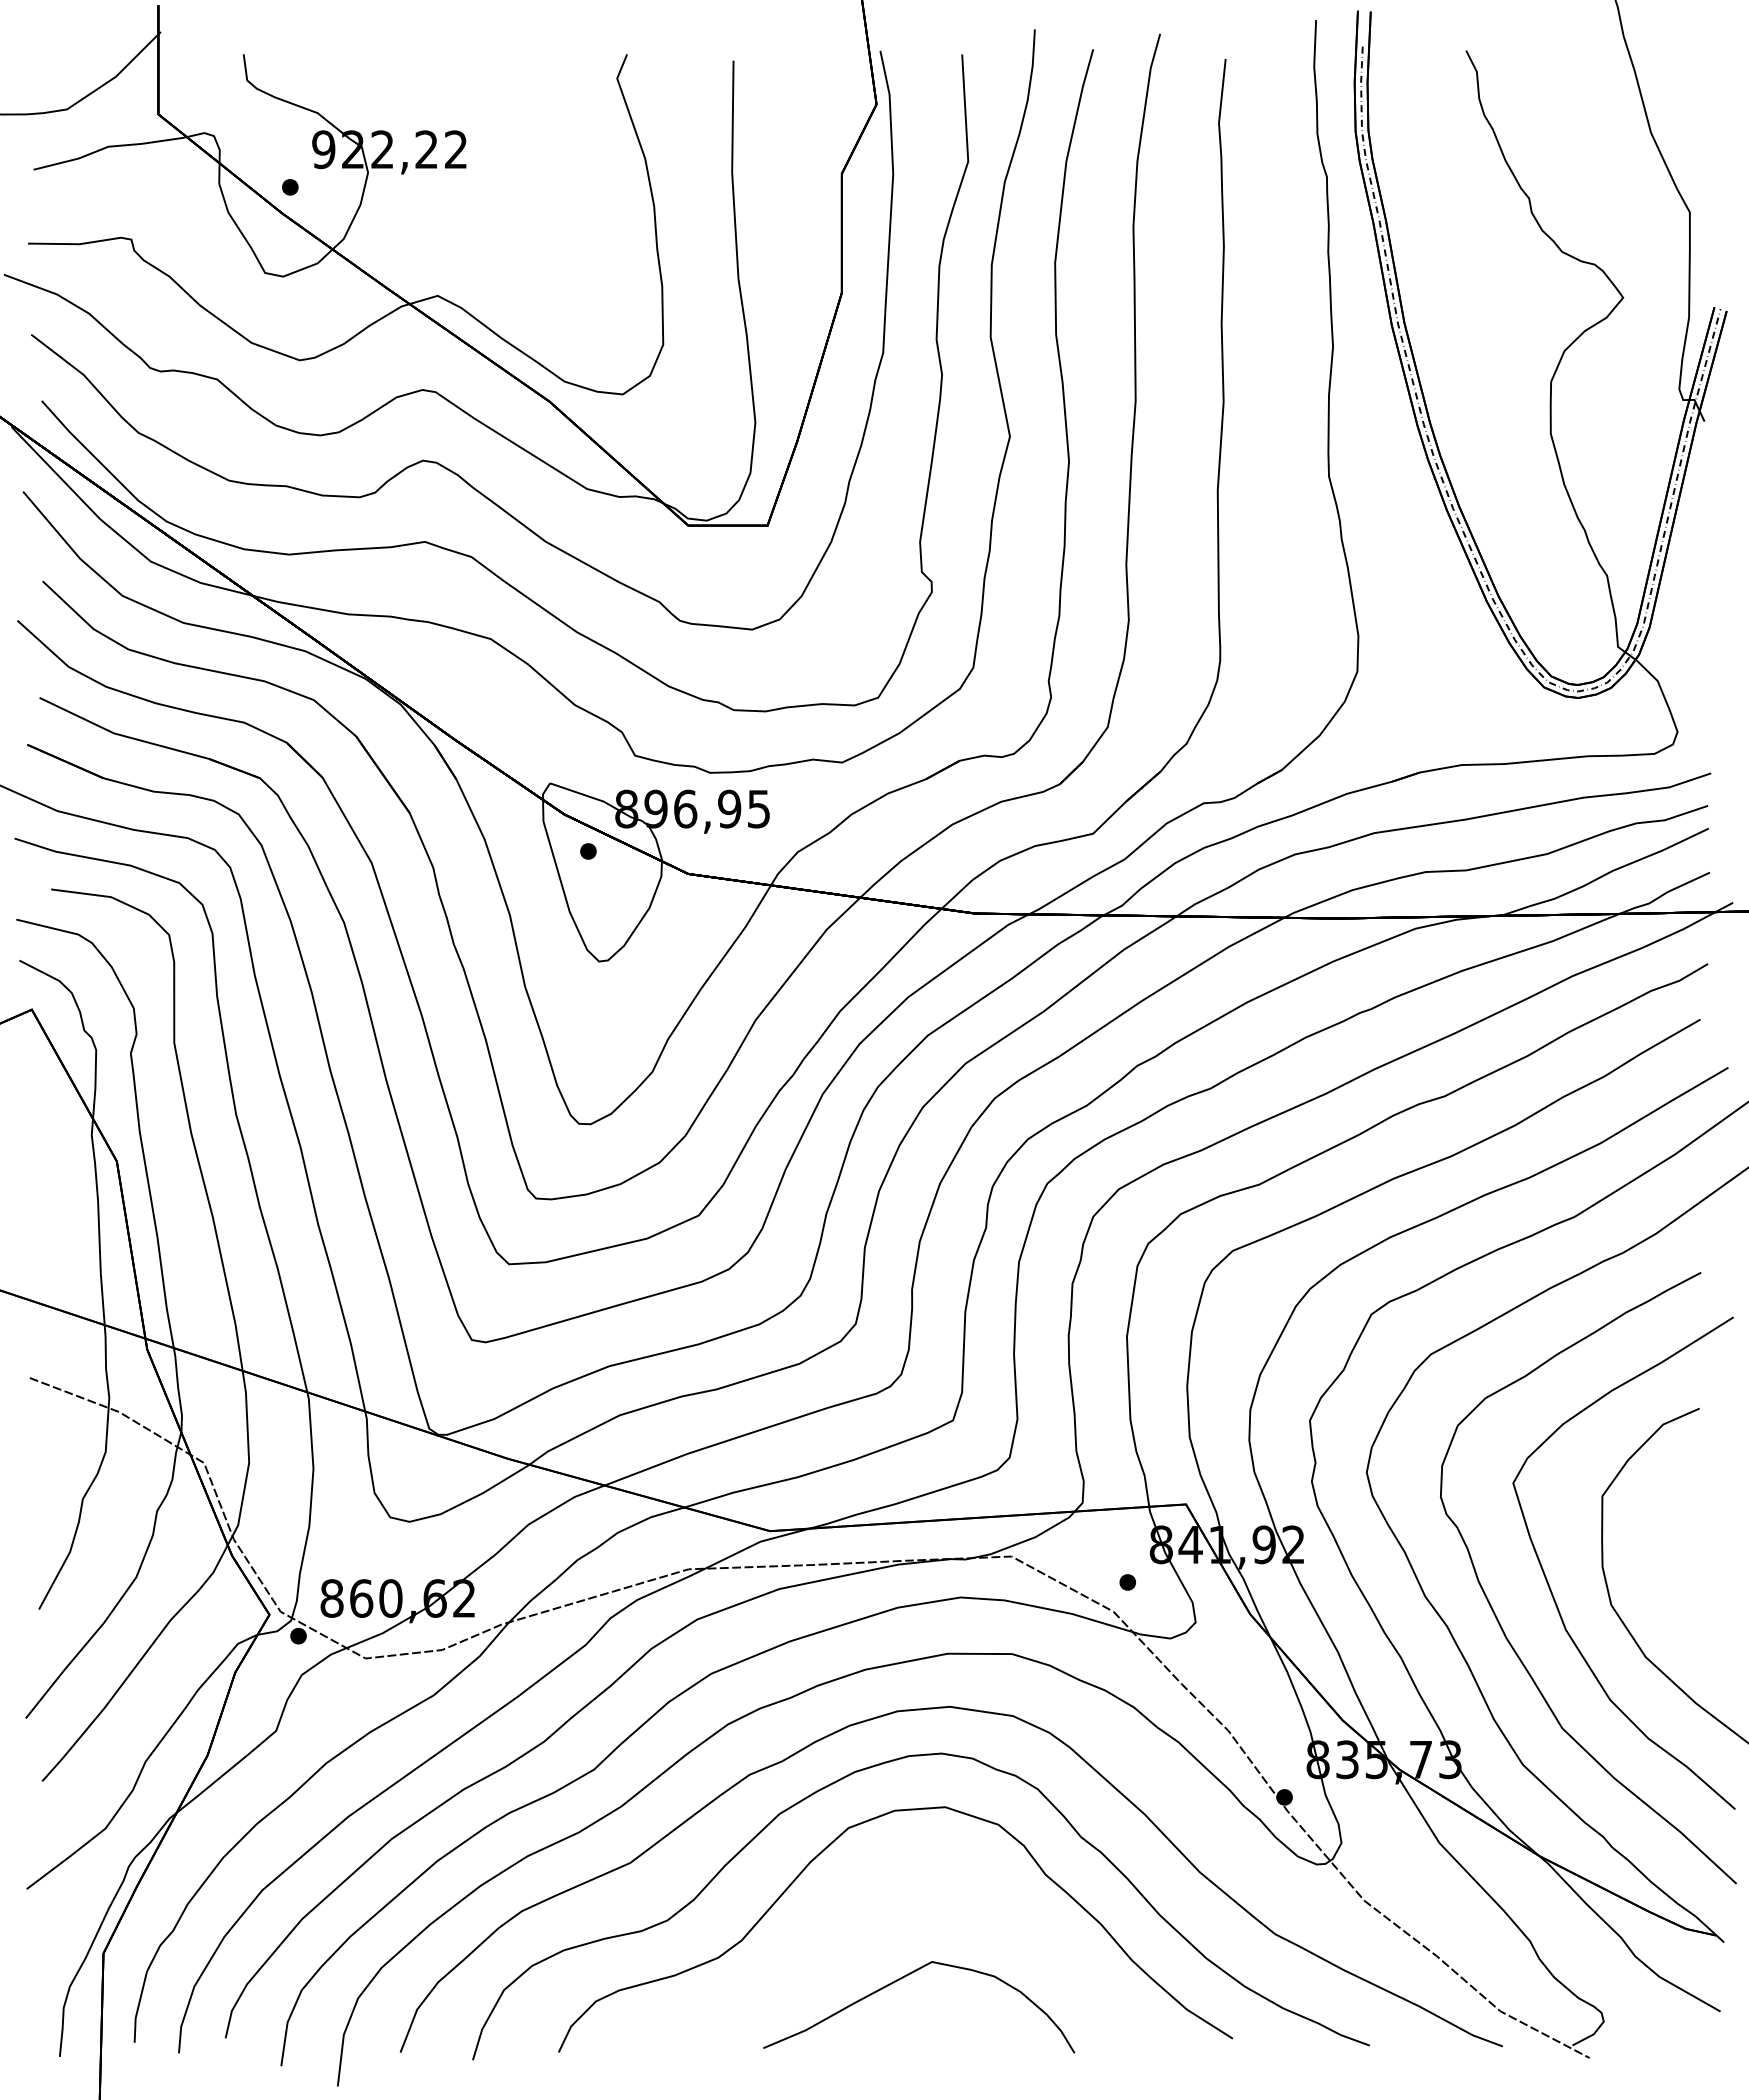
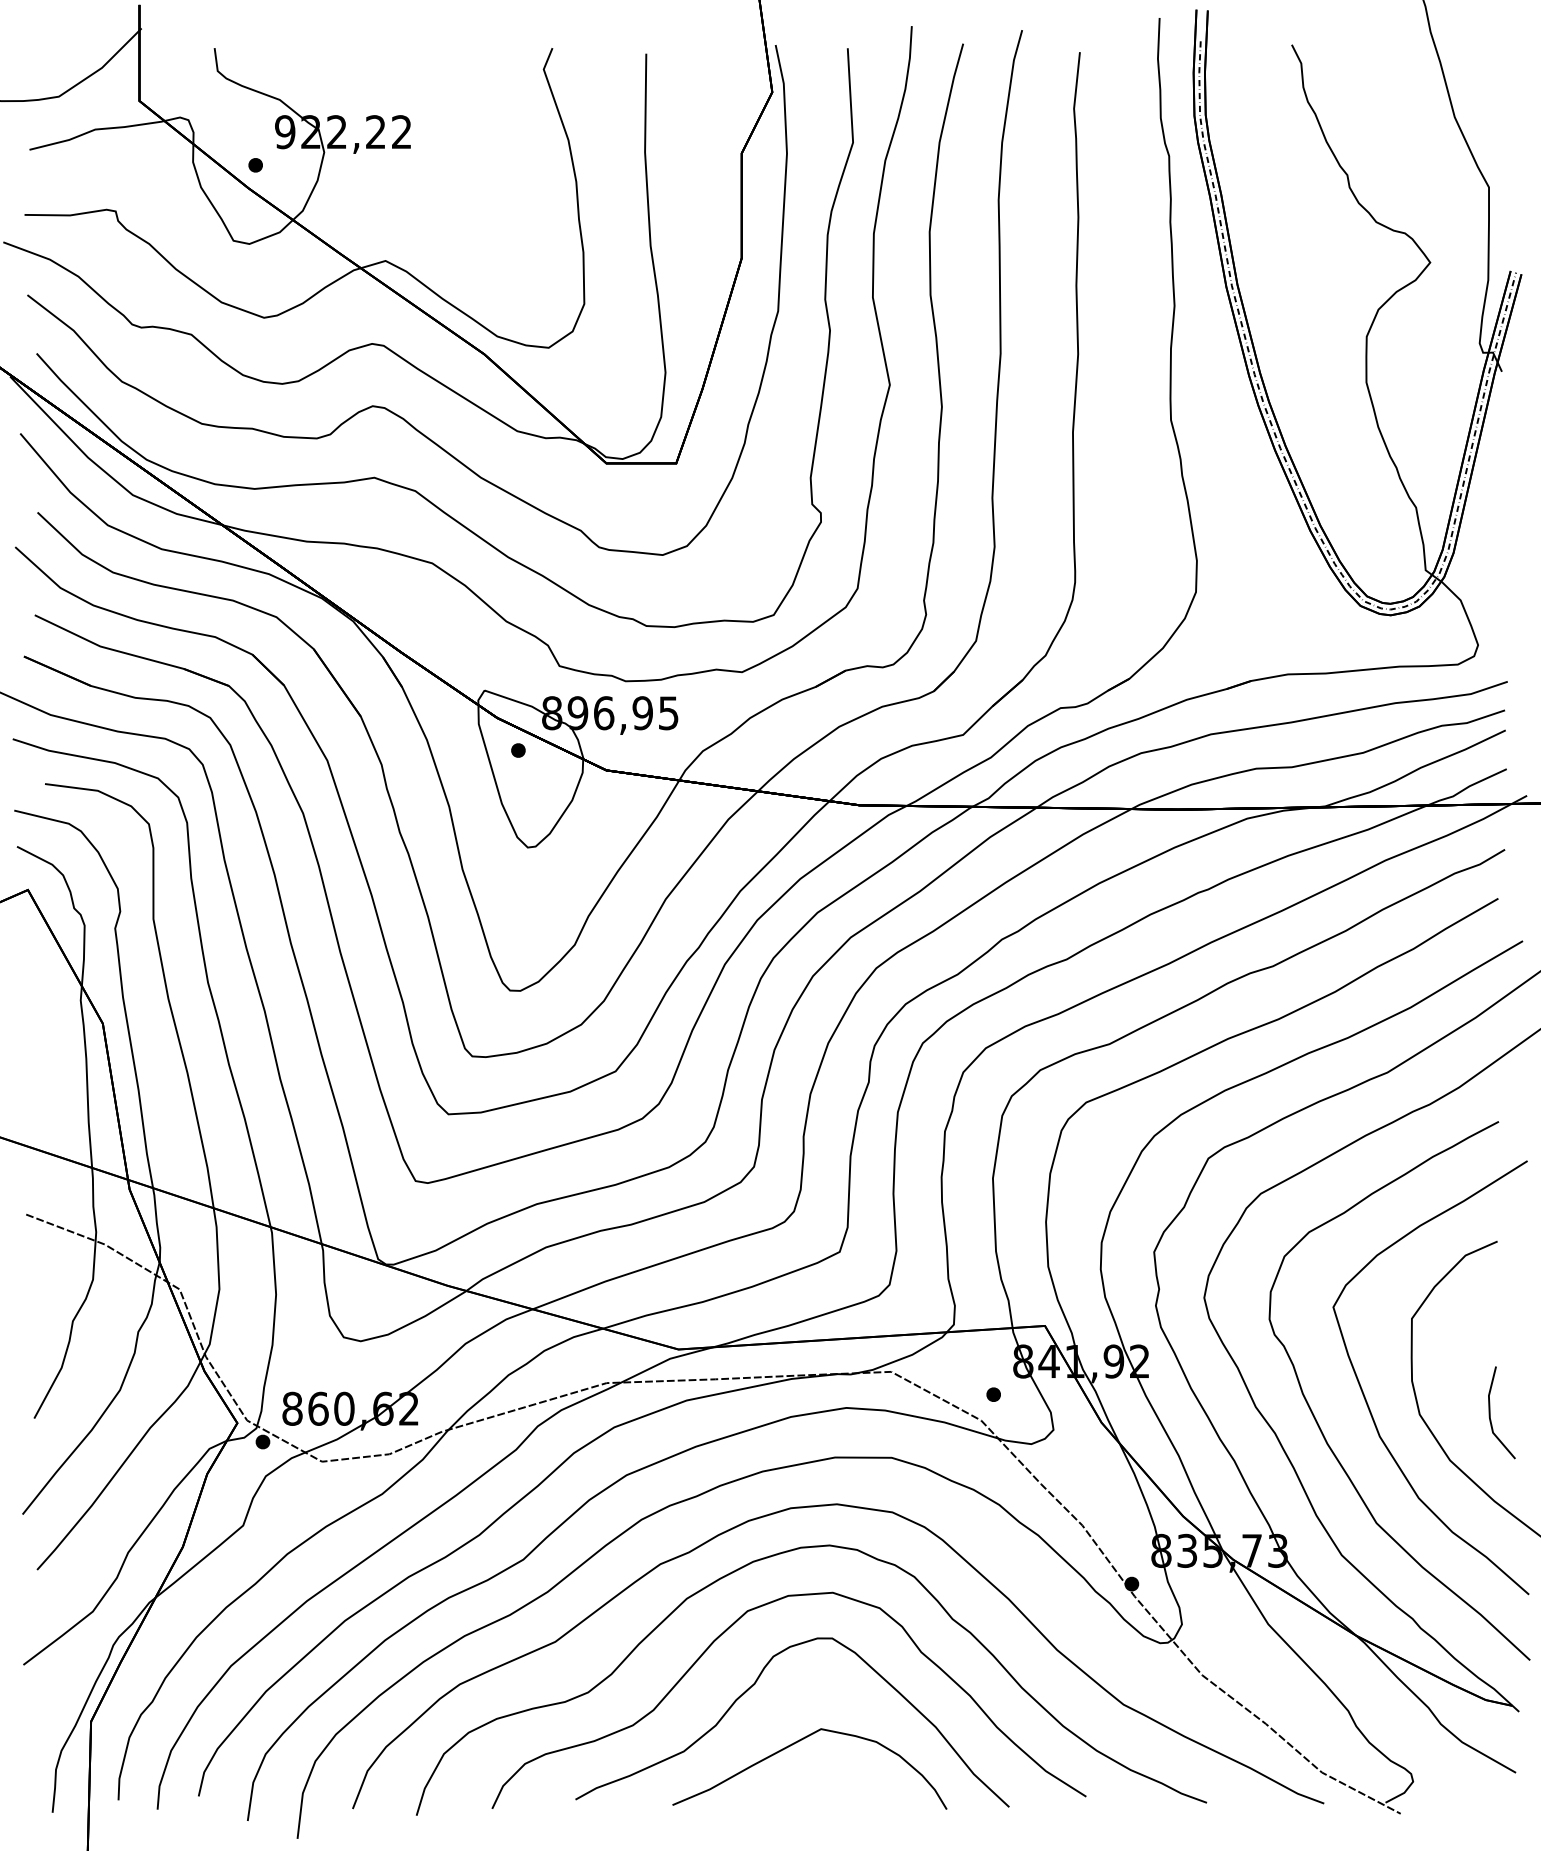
line: (1691, 1602) -> (1490, 1412), added
curve: (856, 1911) -> (754, 1684), added

